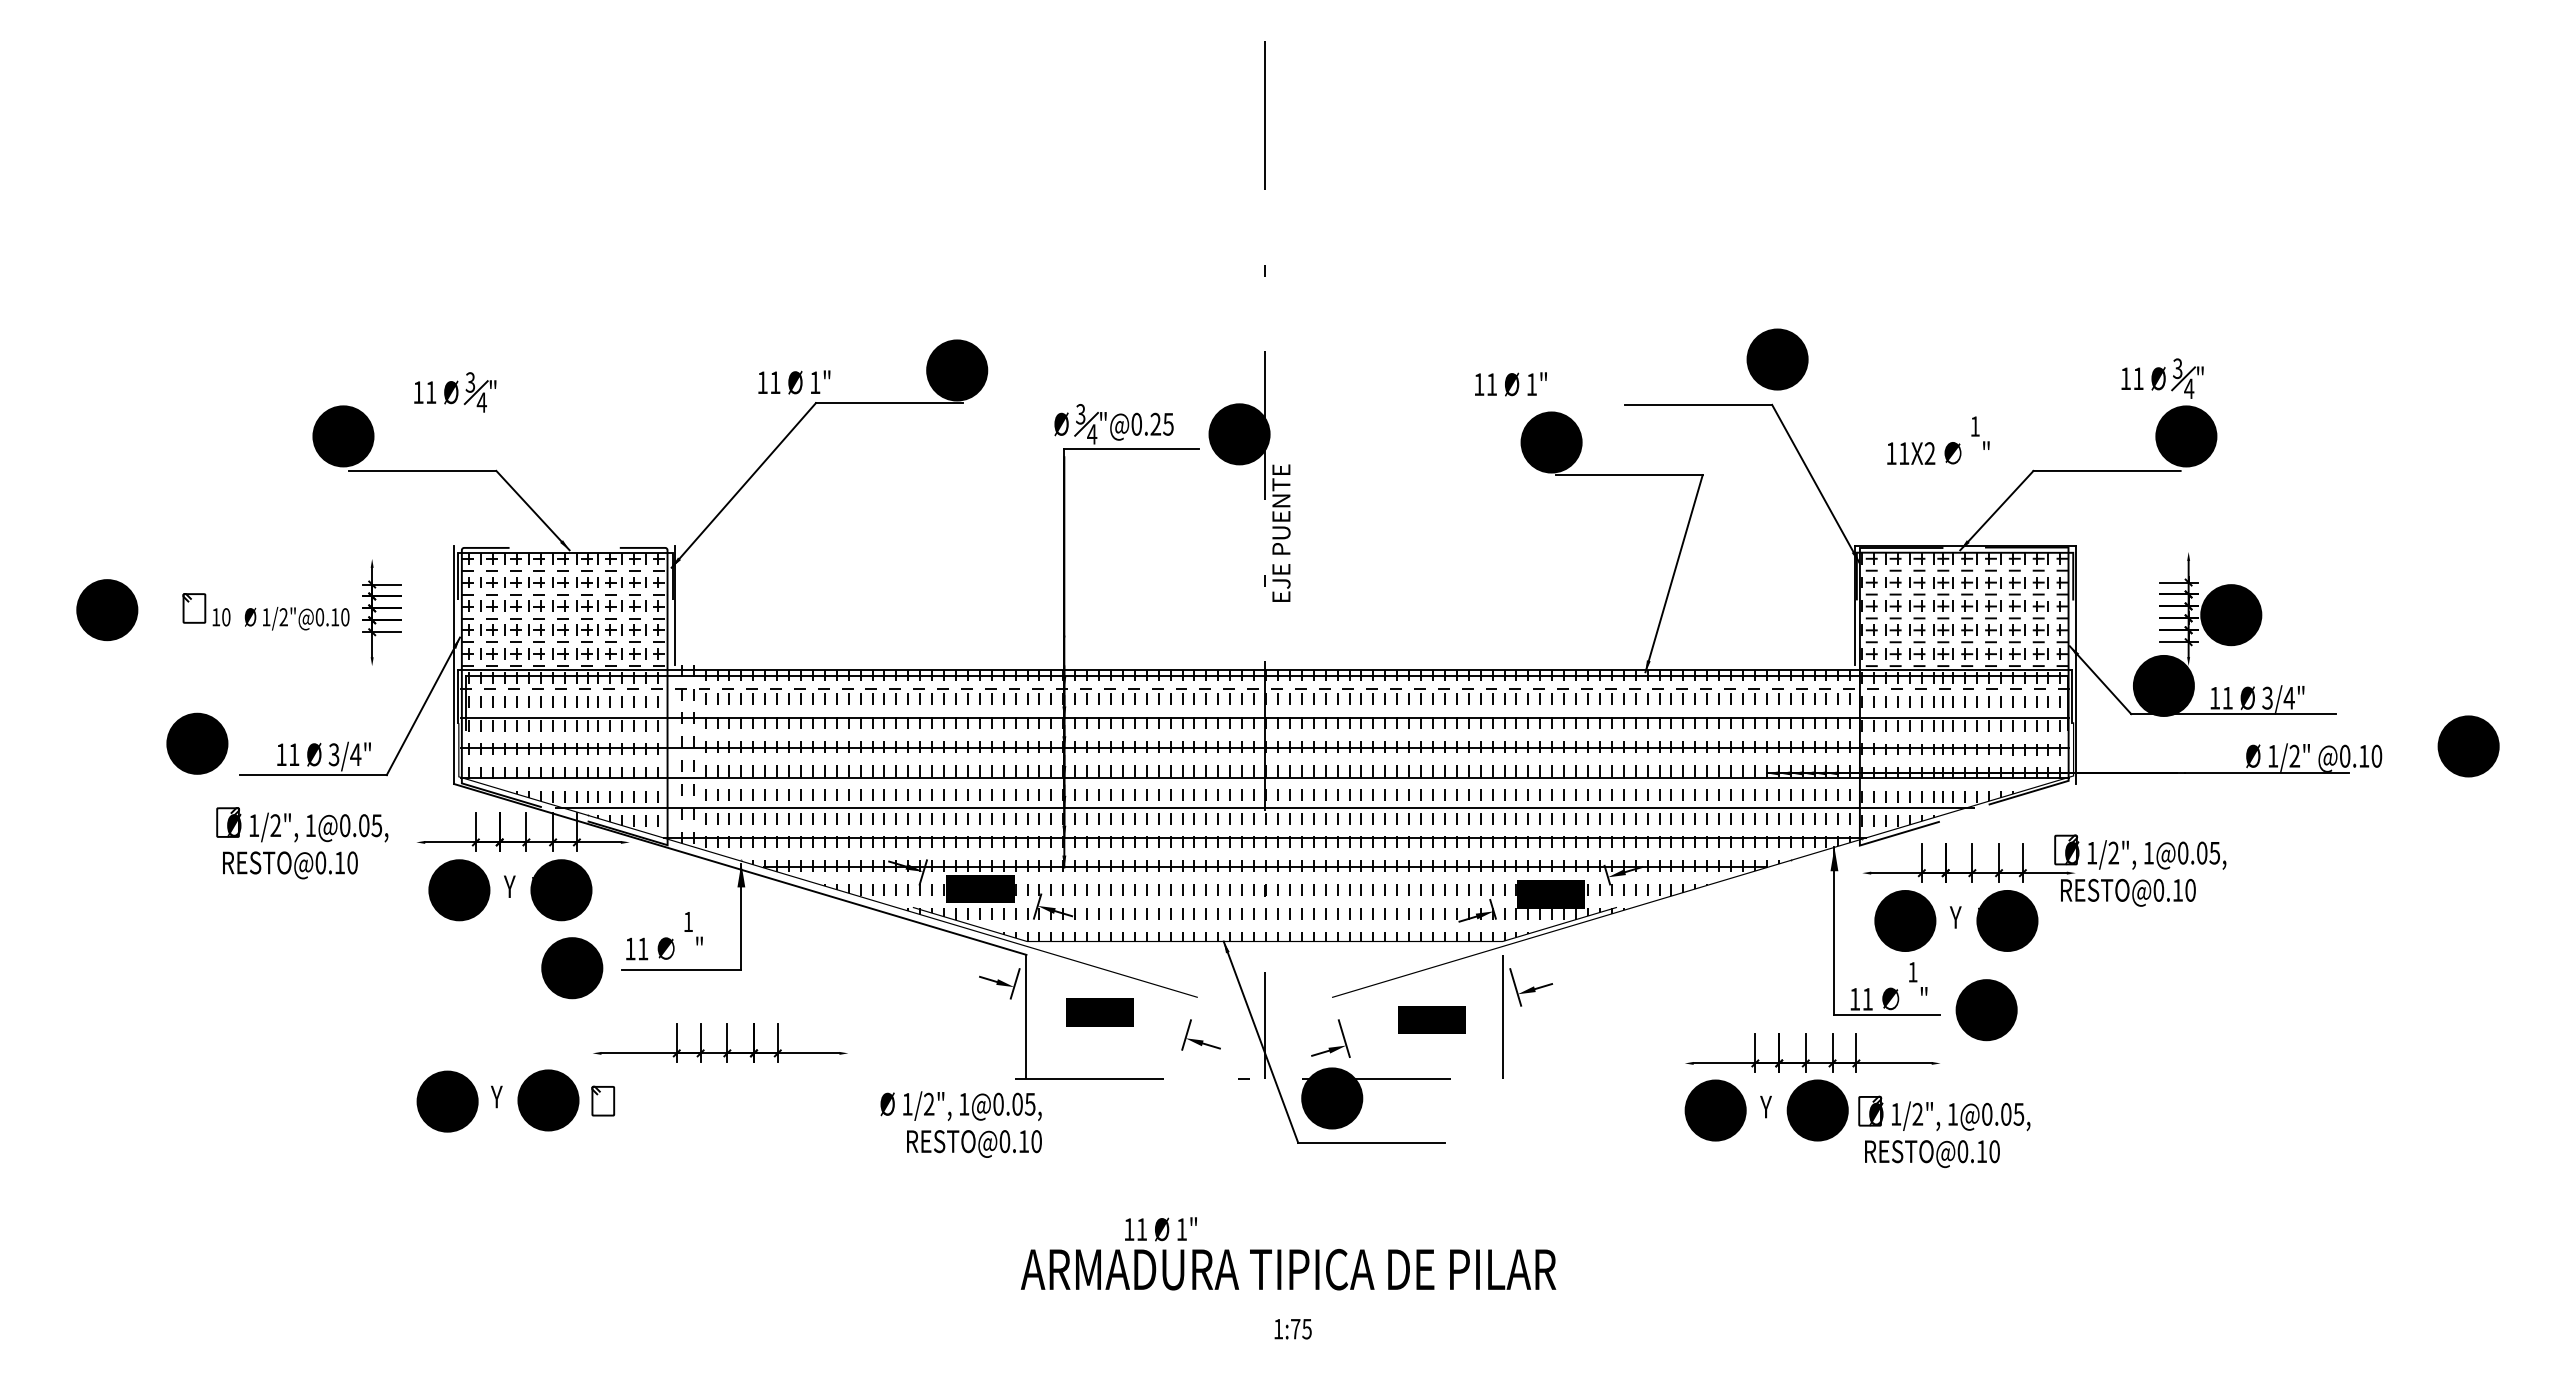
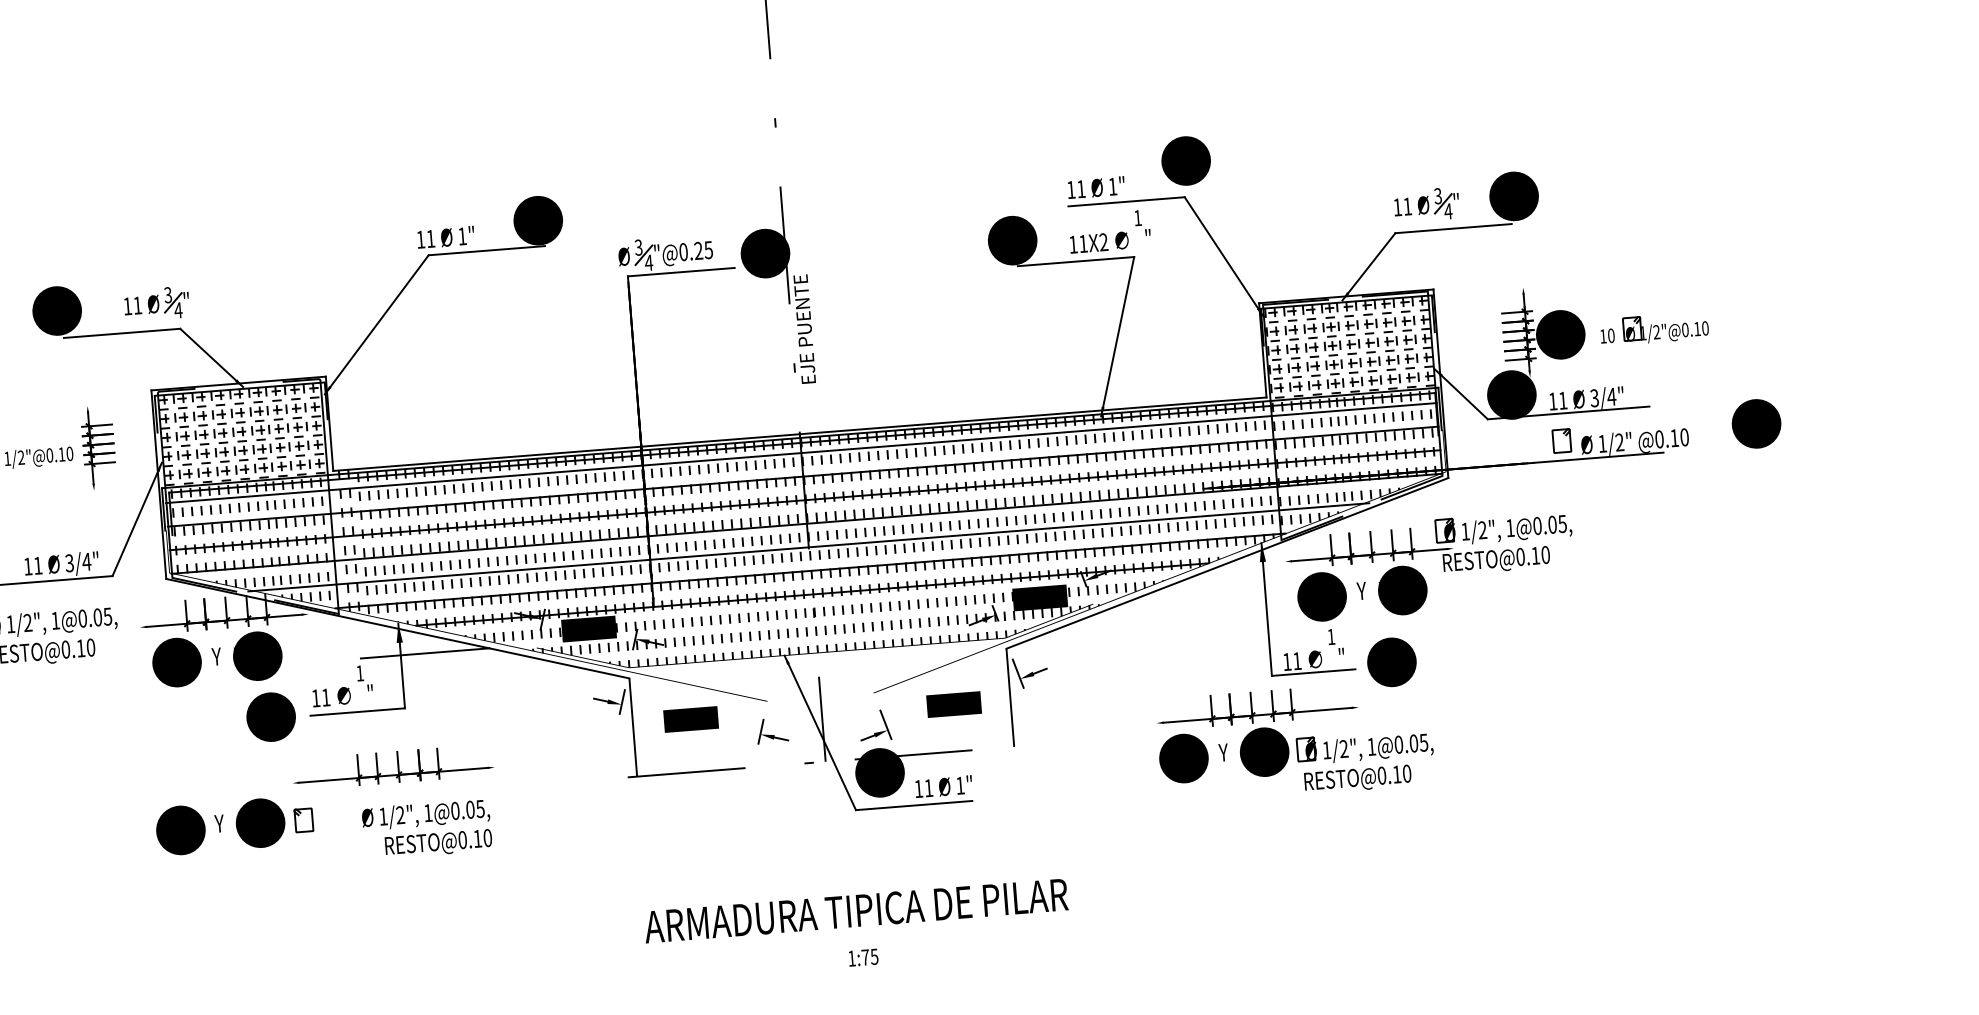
part: (2162, 378) -> (1426, 204), moved
text: (794, 382) -> (445, 237), moved
text: (1510, 384) -> (1095, 187), moved
part: (455, 392) -> (156, 304), moved
text: (1938, 440) -> (1109, 231), moved
line: (564, 545) -> (238, 383), added
part: (2349, 616) -> (1654, 328), added
line: (1264, 664) -> (799, 434), added
line: (1264, 688) -> (801, 453), dashed -> solid
part: (2221, 748) -> (1561, 440), added
line: (1789, 869) -> (1227, 563), added
line: (771, 903) -> (424, 653), added
text: (960, 1124) -> (426, 829), moved
text: (1160, 1229) -> (943, 787), moved

